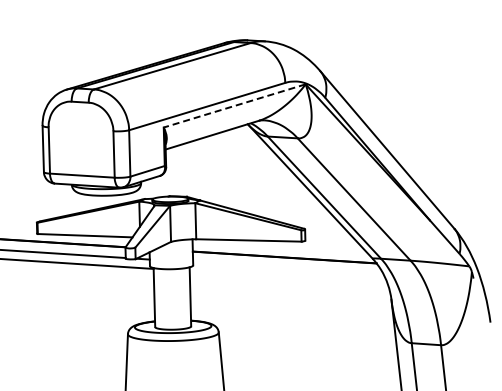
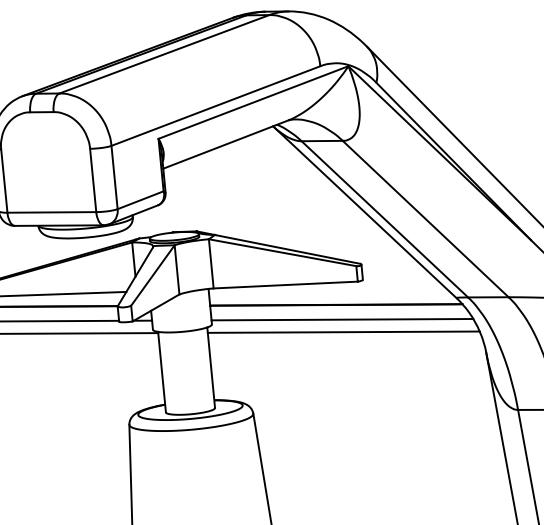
line: (234, 106) -> (253, 103), dashed -> solid
line: (288, 268) -> (342, 319), added
line: (288, 277) -> (343, 331), added

